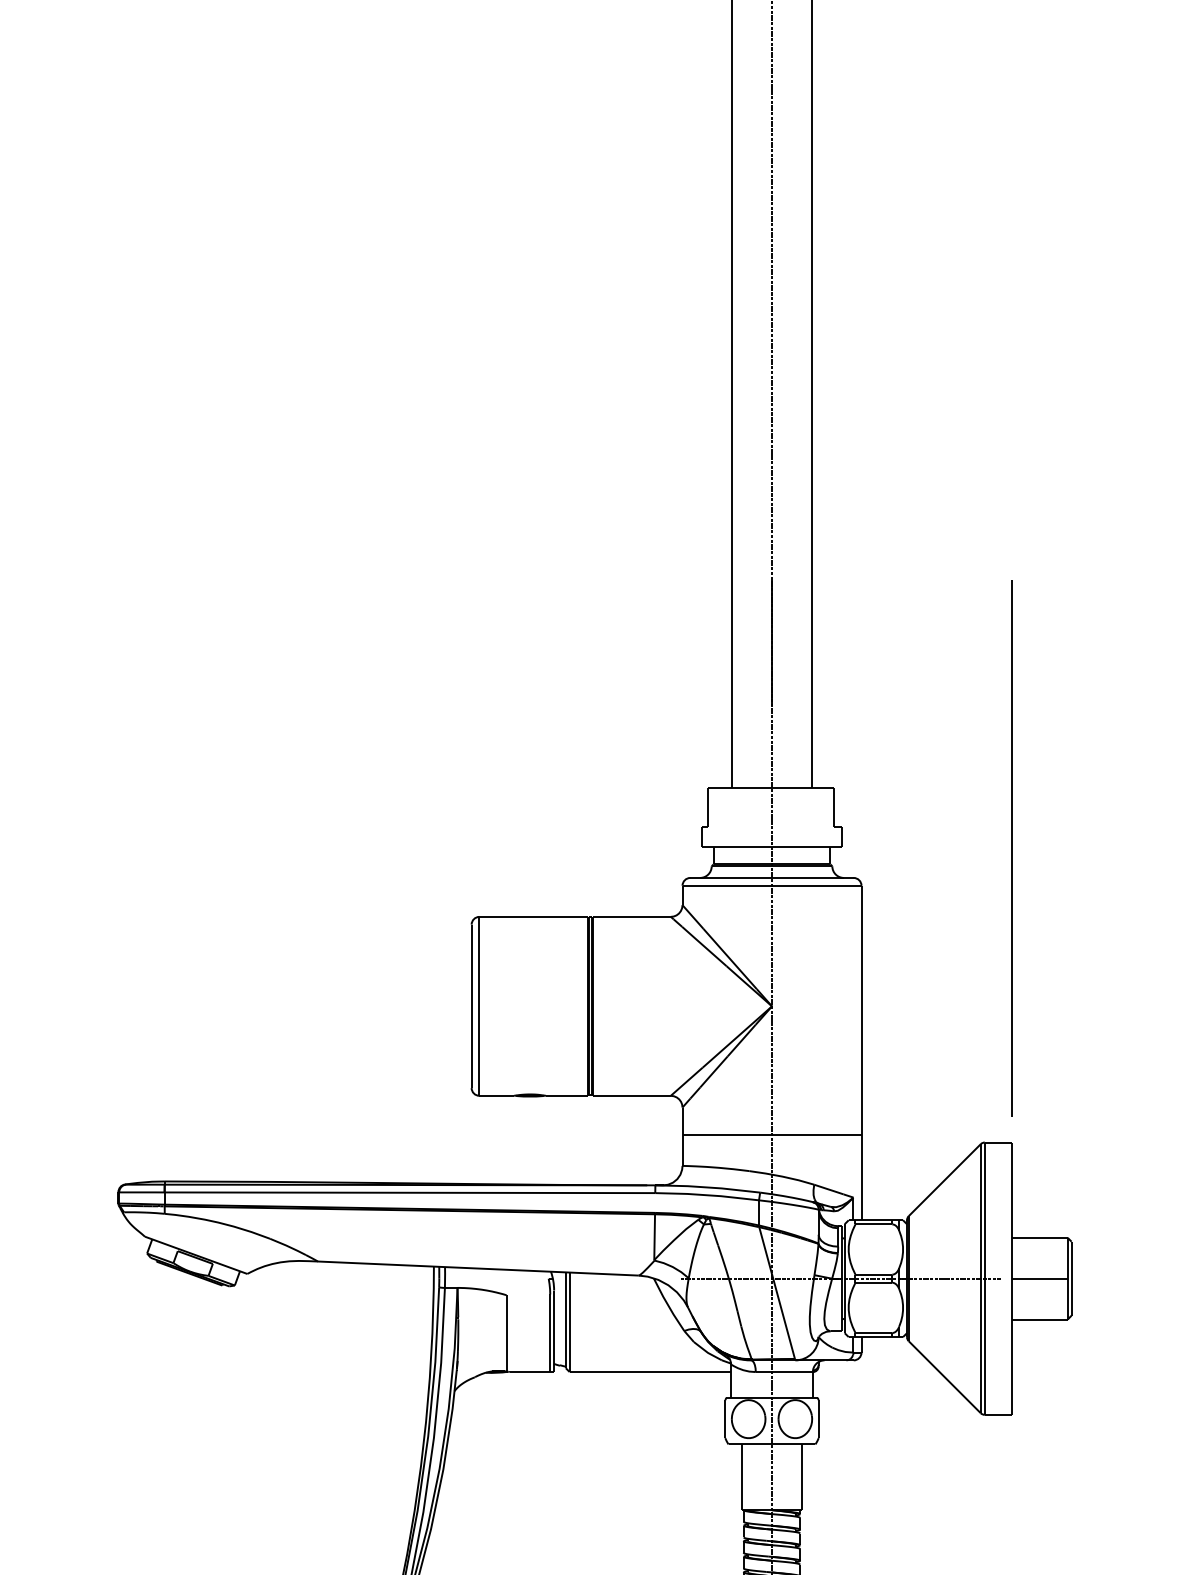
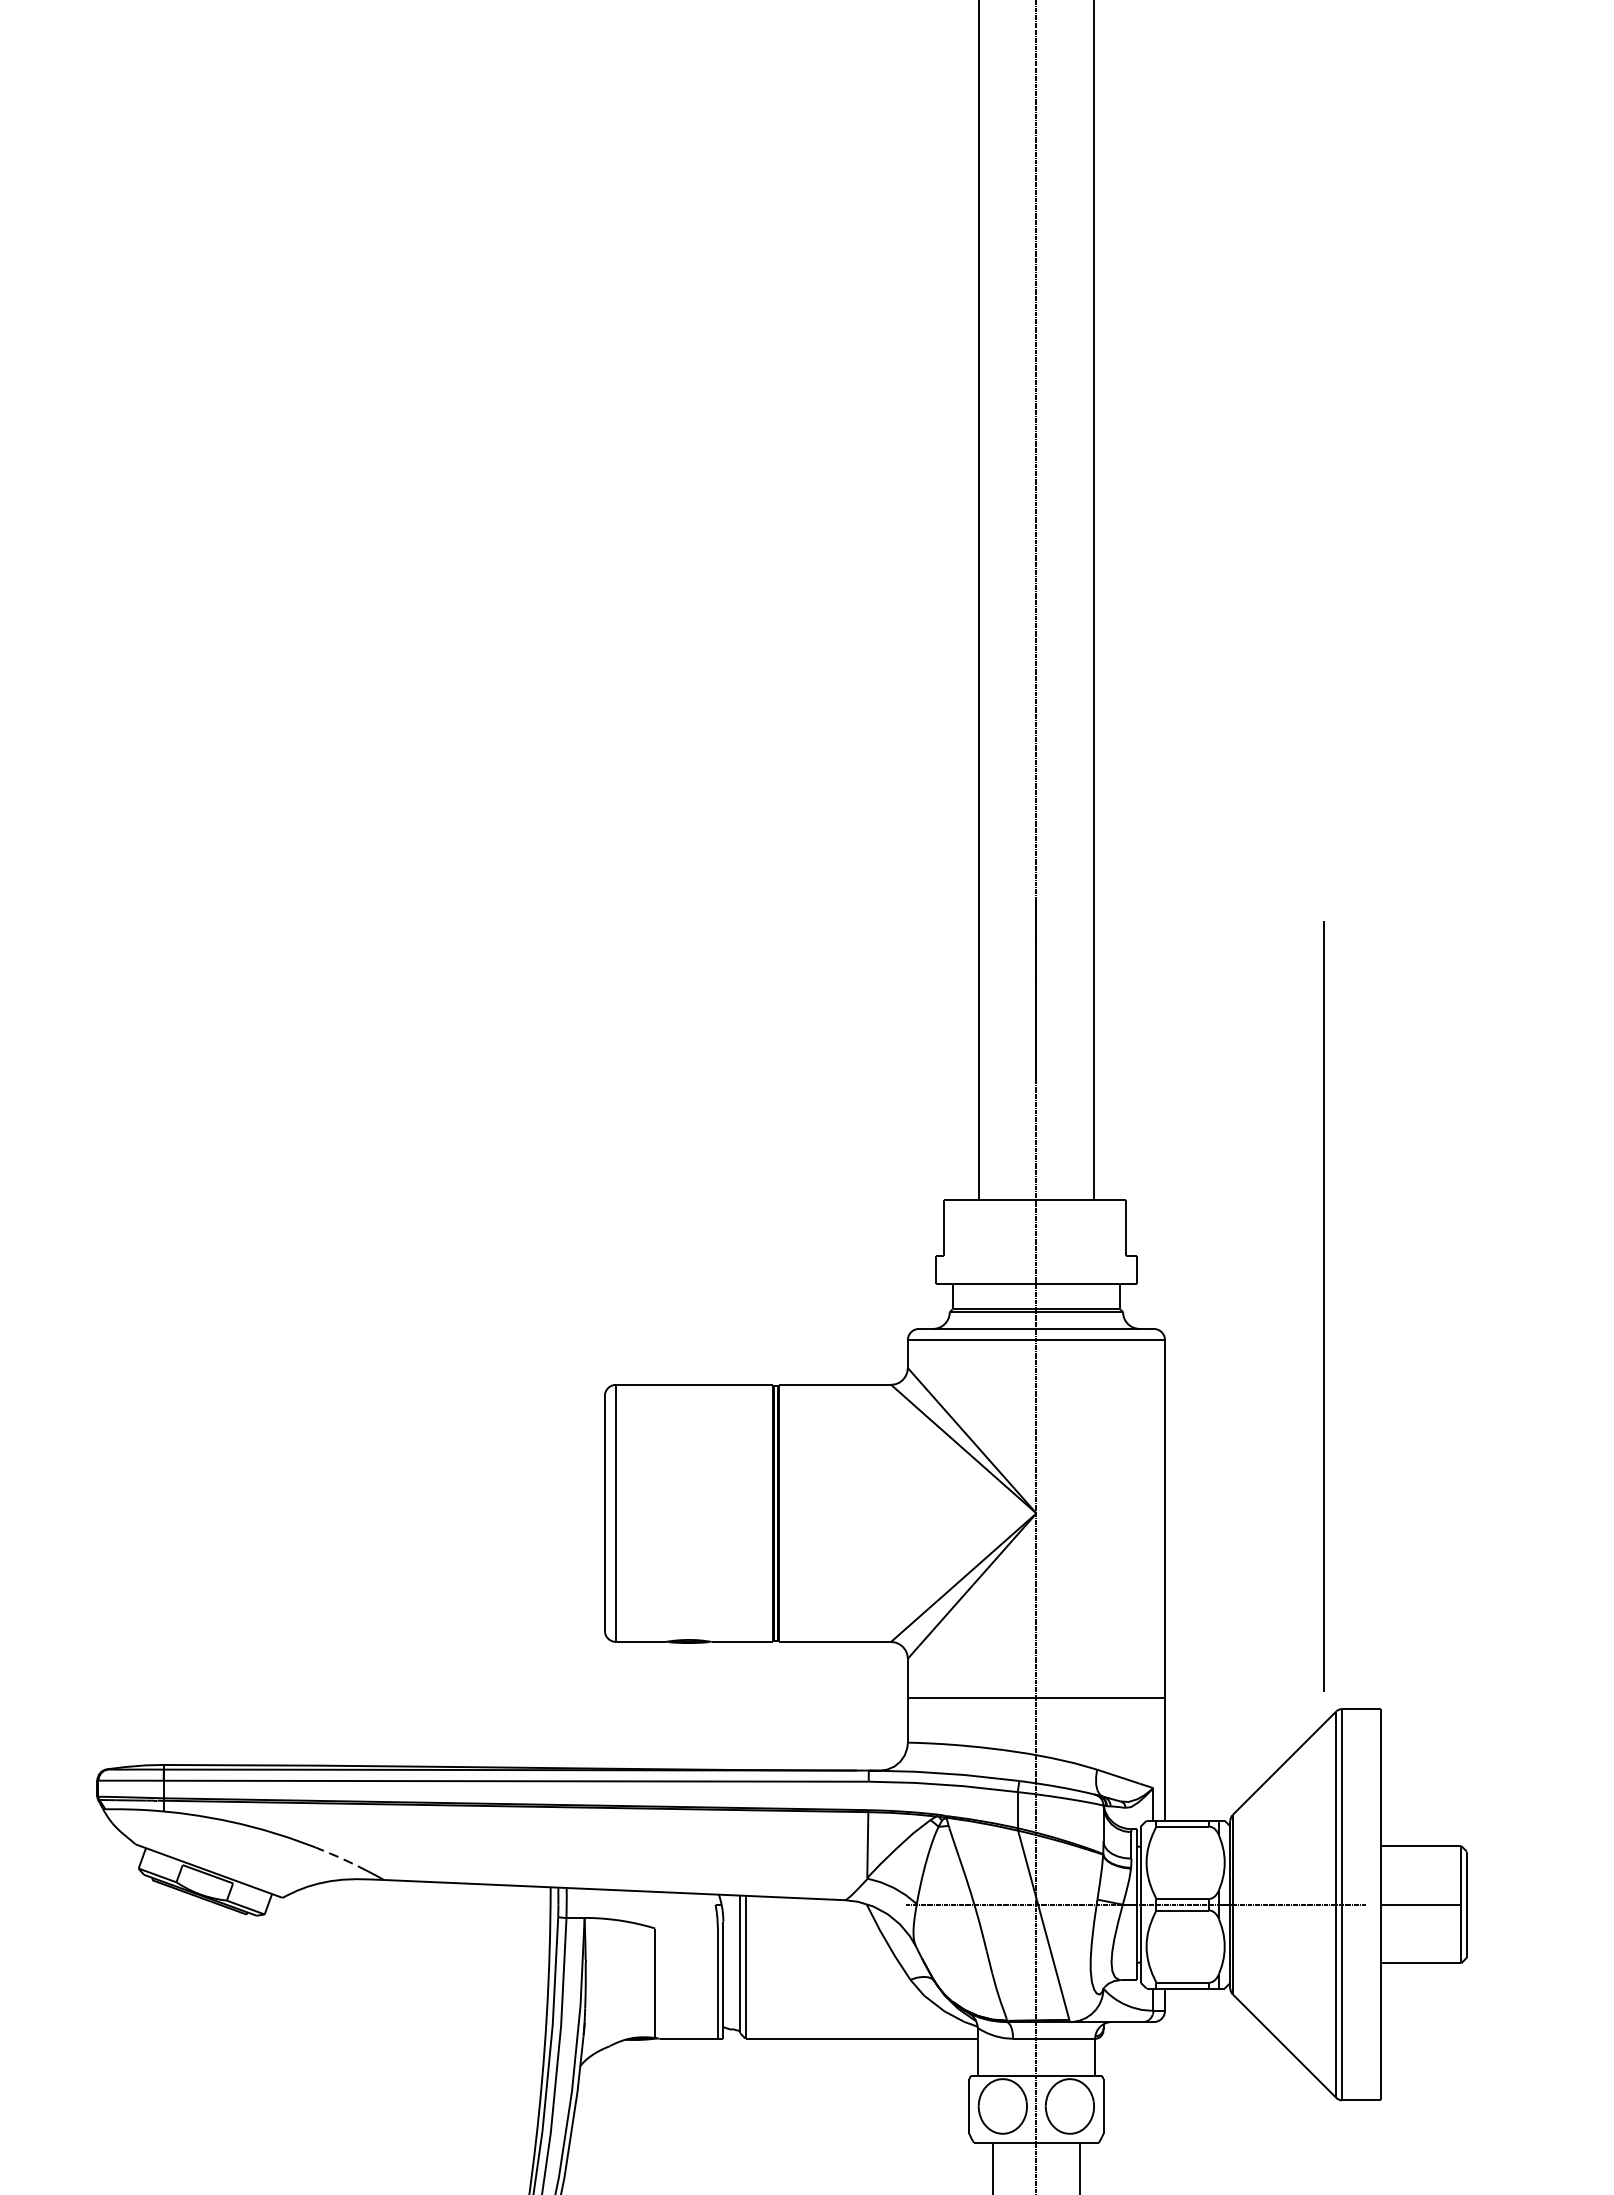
line: (1011, 848) -> (1323, 1306), moved
line: (287, 1246) -> (340, 1858), solid -> dashed

